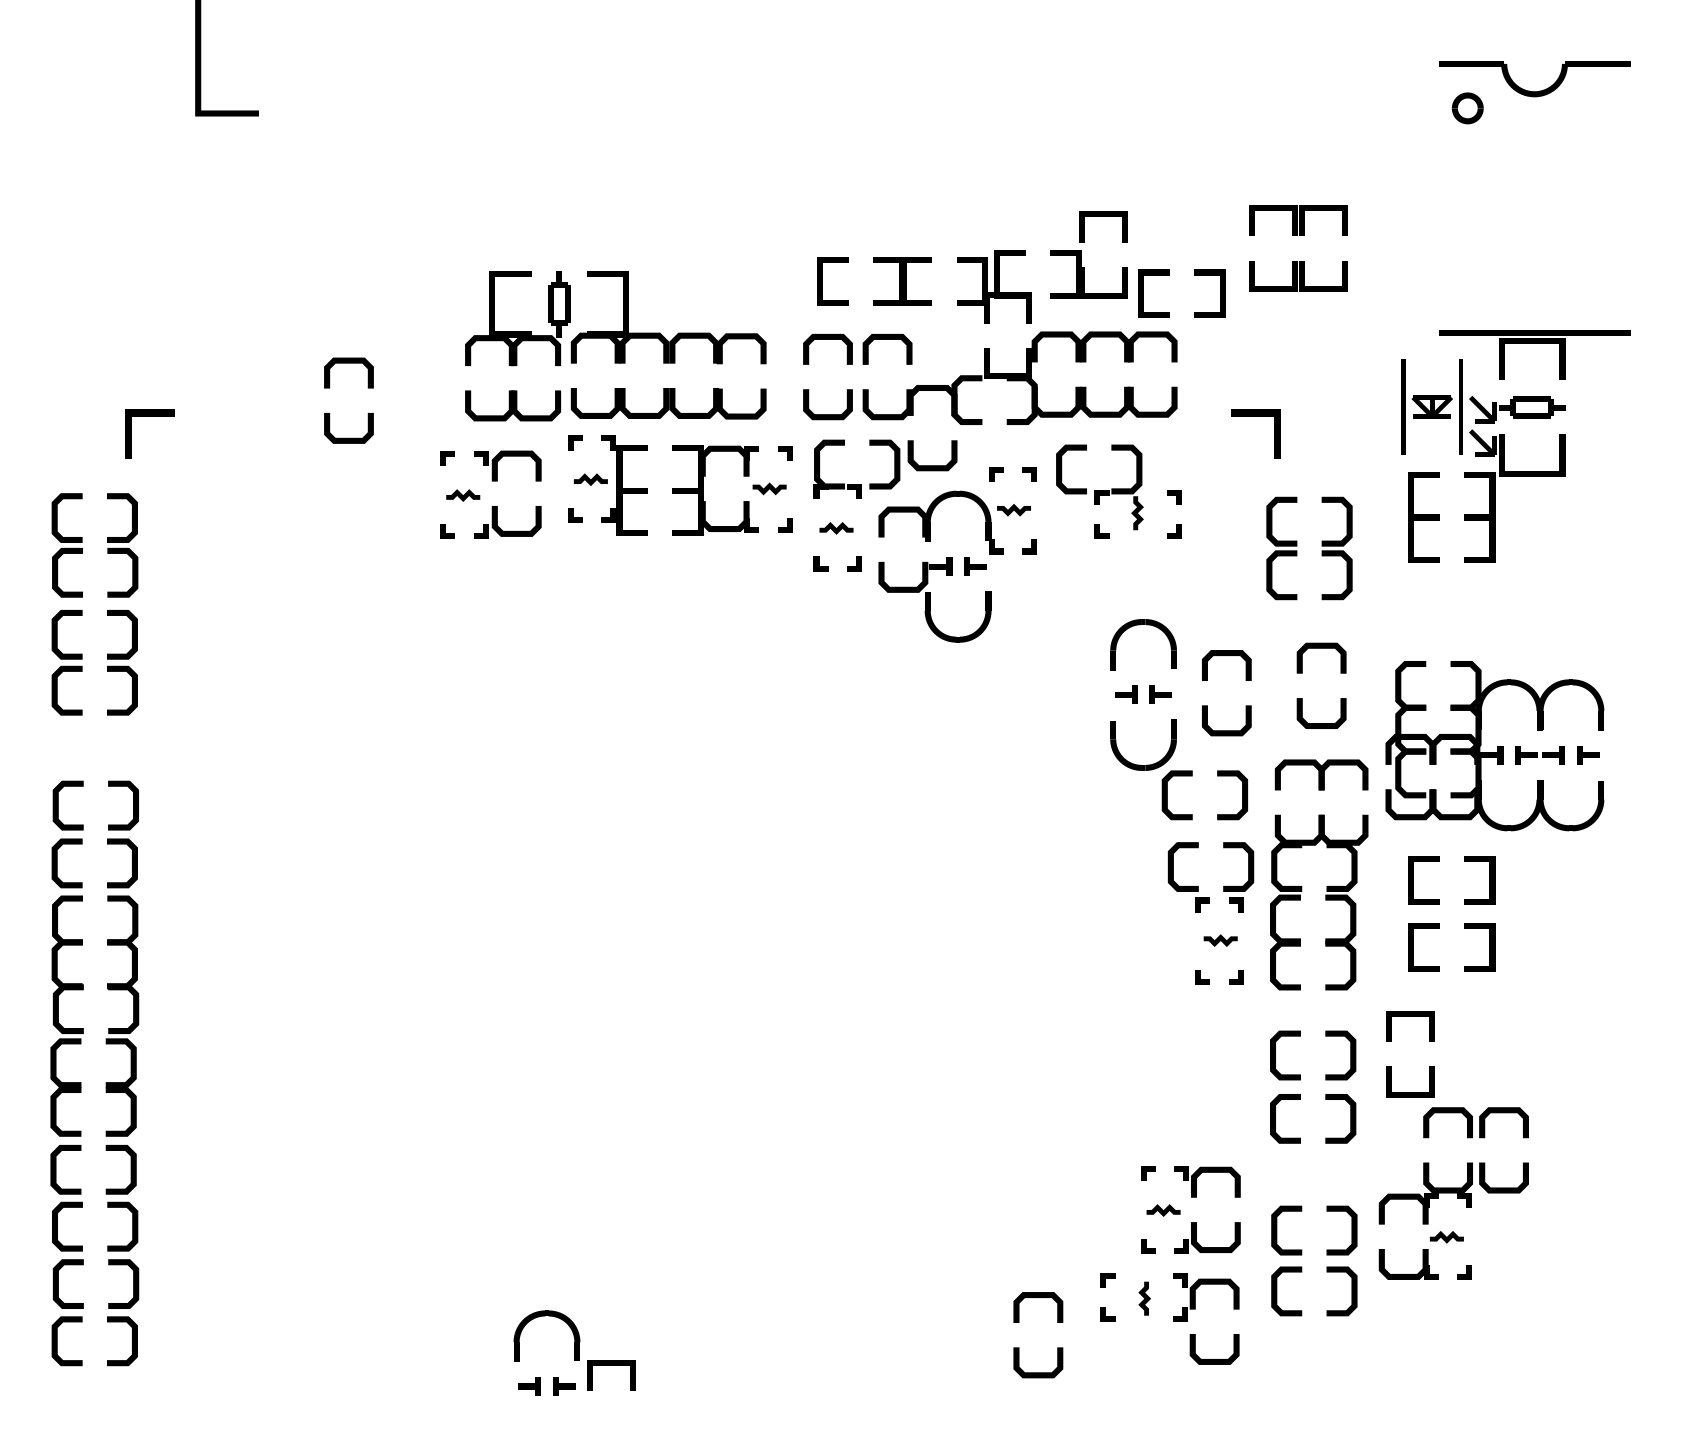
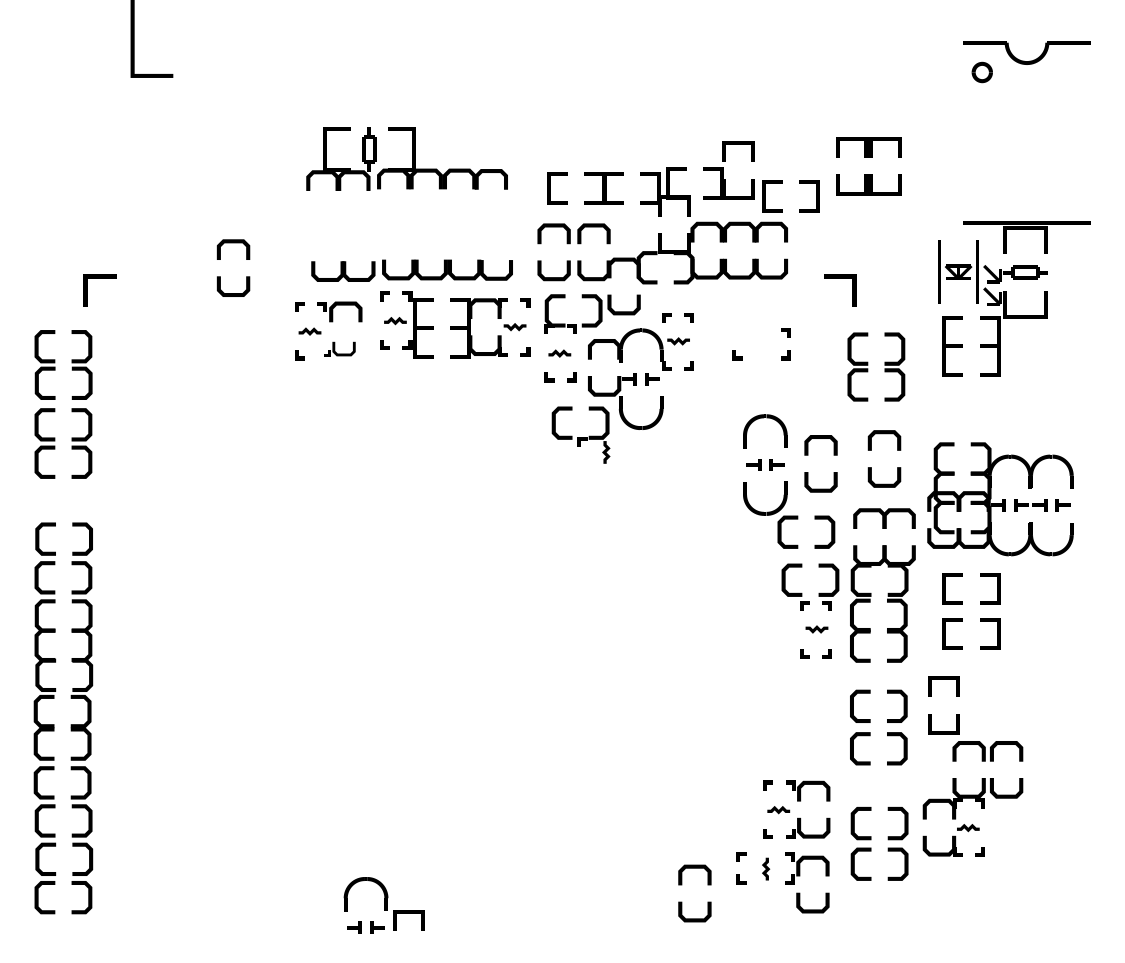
part: (614, 317) -> (406, 158), moved
part: (1098, 486) -> (580, 434), moved
part: (507, 522) -> (339, 349), size x0.7

